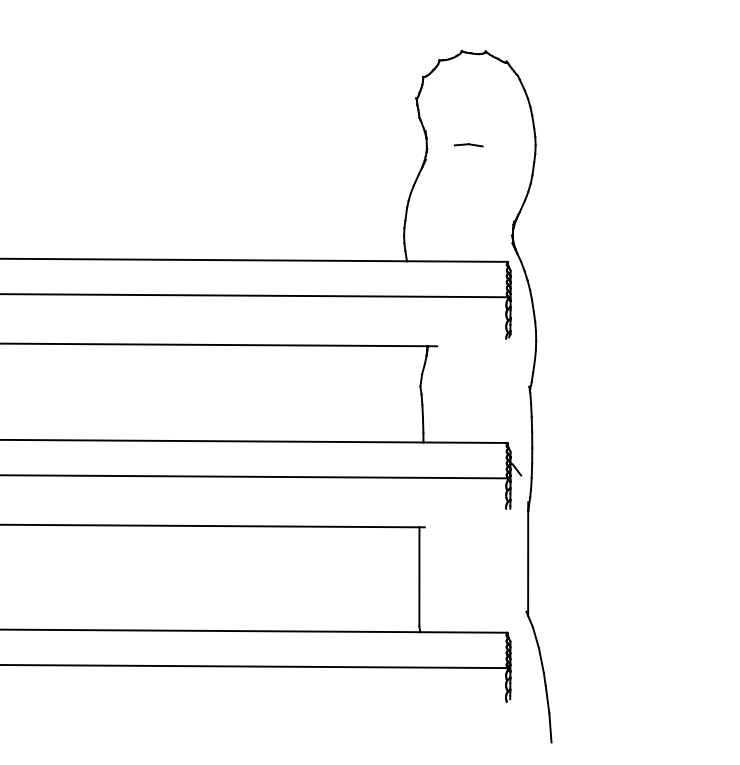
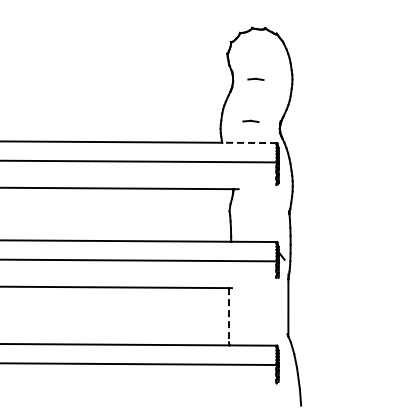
line: (458, 220) -> (250, 120), added
line: (456, 260) -> (249, 142), solid -> dashed
line: (418, 577) -> (228, 315), solid -> dashed

